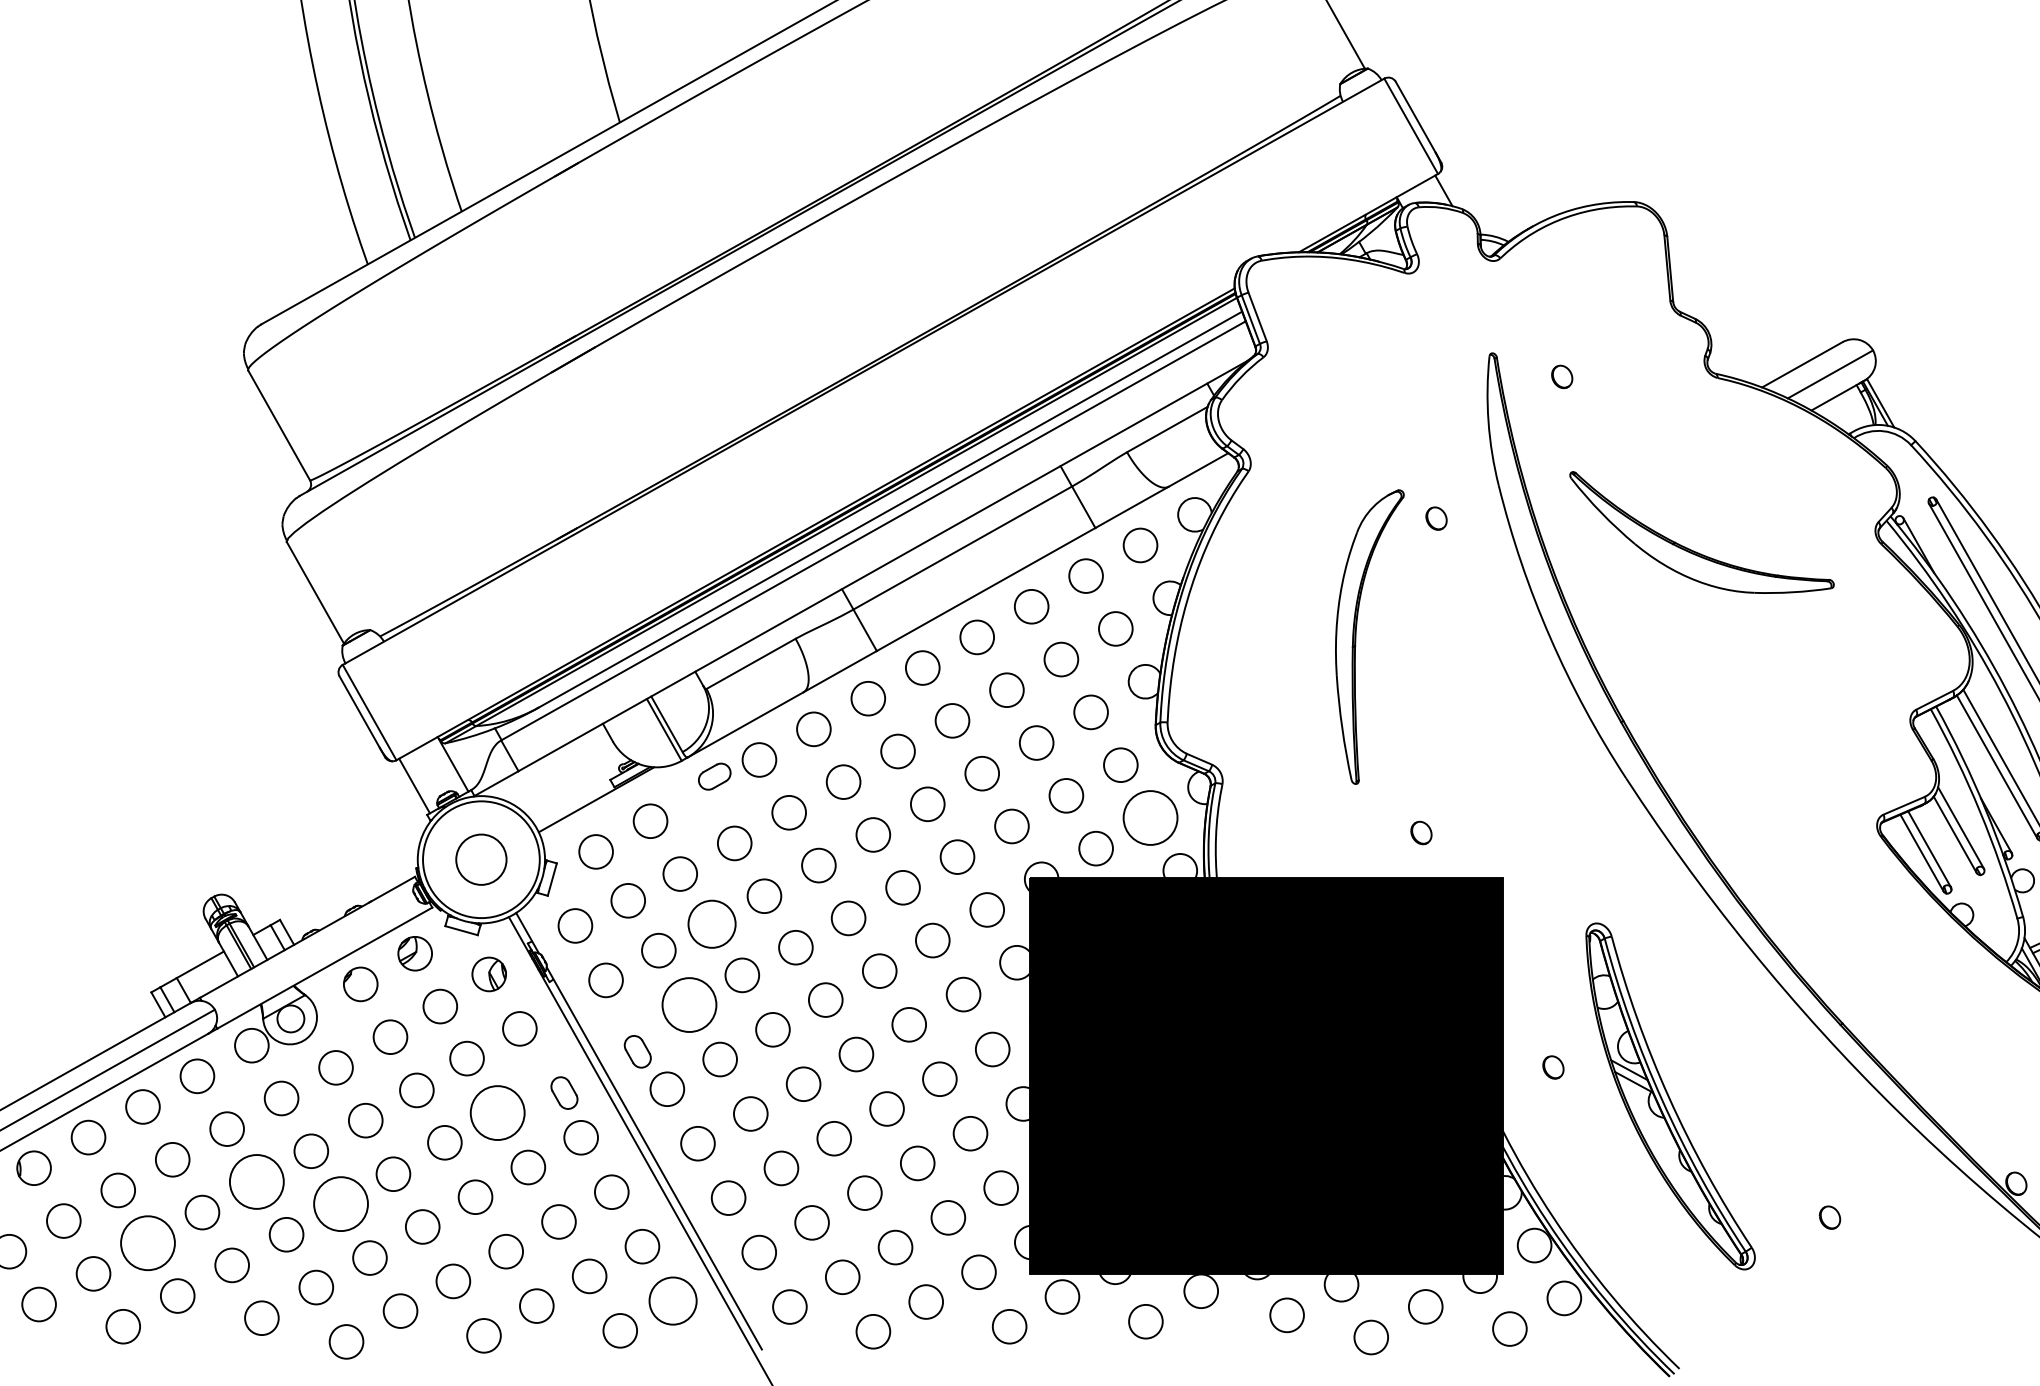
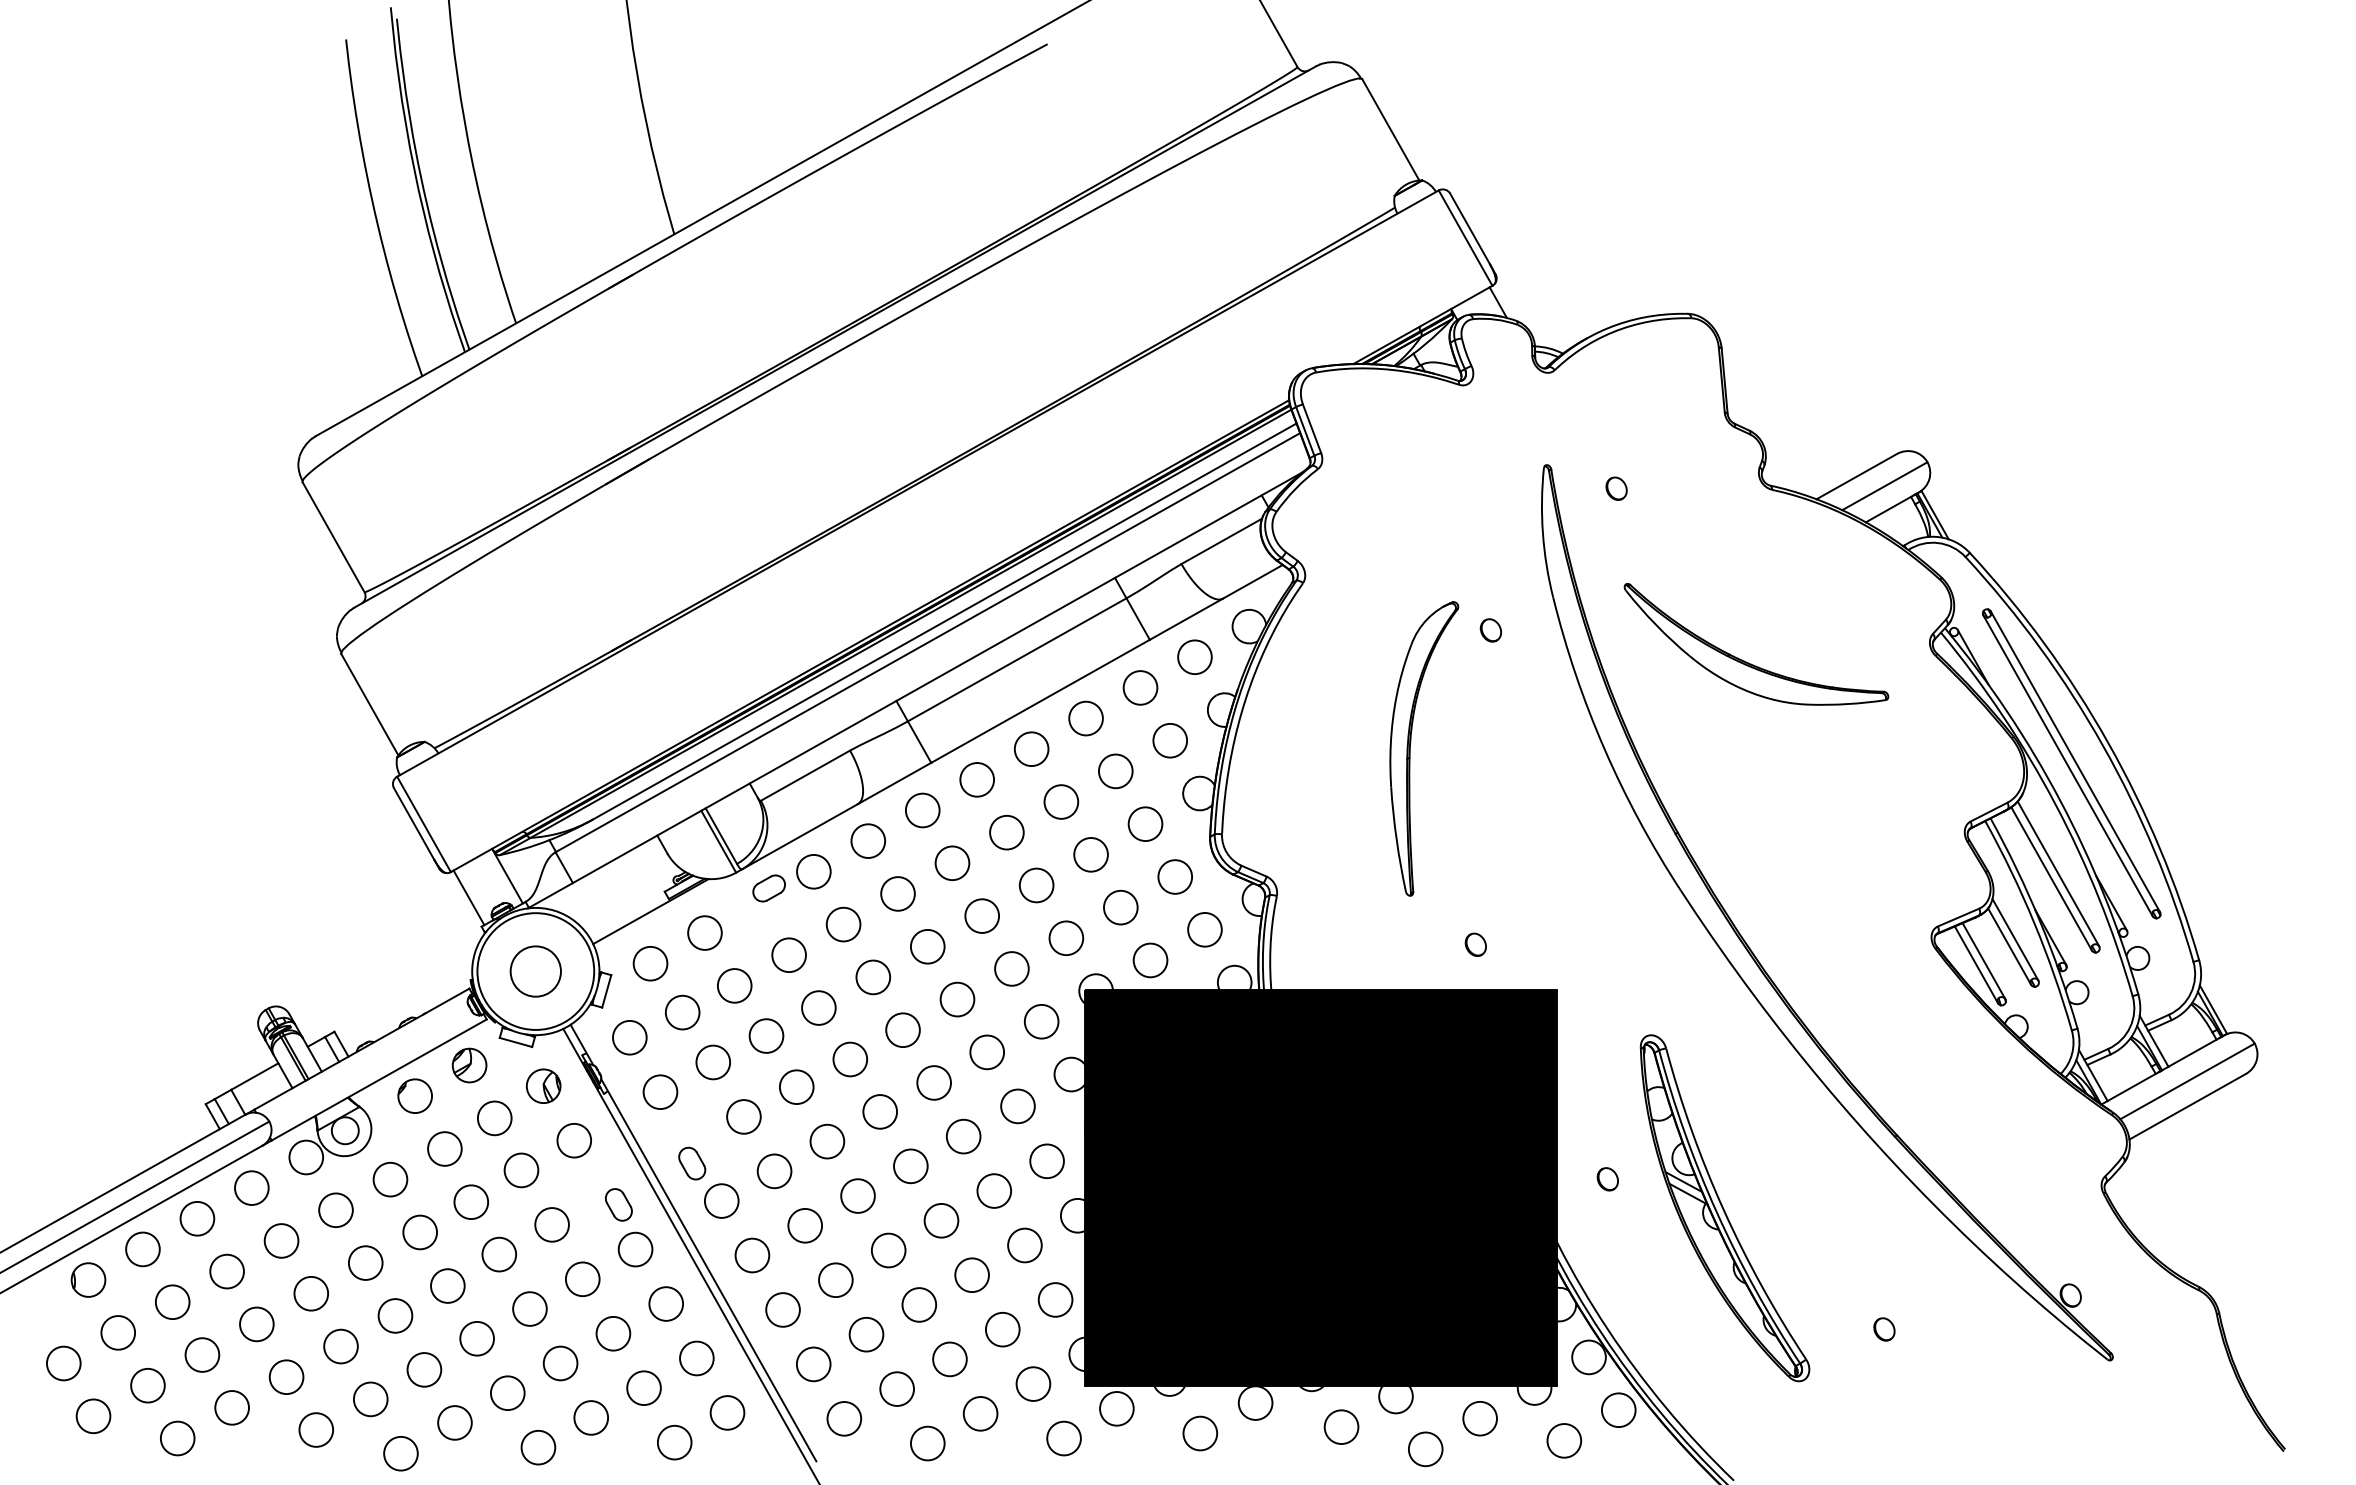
circle: (1150, 817) -> (1204, 929), size x0.62
circle: (712, 923) -> (766, 1035), size x0.71
circle: (689, 1004) -> (743, 1116), size x0.62
circle: (497, 1112) -> (551, 1224), size x0.62
circle: (257, 1181) -> (311, 1293), size x0.62
circle: (341, 1203) -> (395, 1315), size x0.62
circle: (148, 1242) -> (202, 1354), size x0.62
circle: (673, 1300) -> (727, 1412), size x0.71

